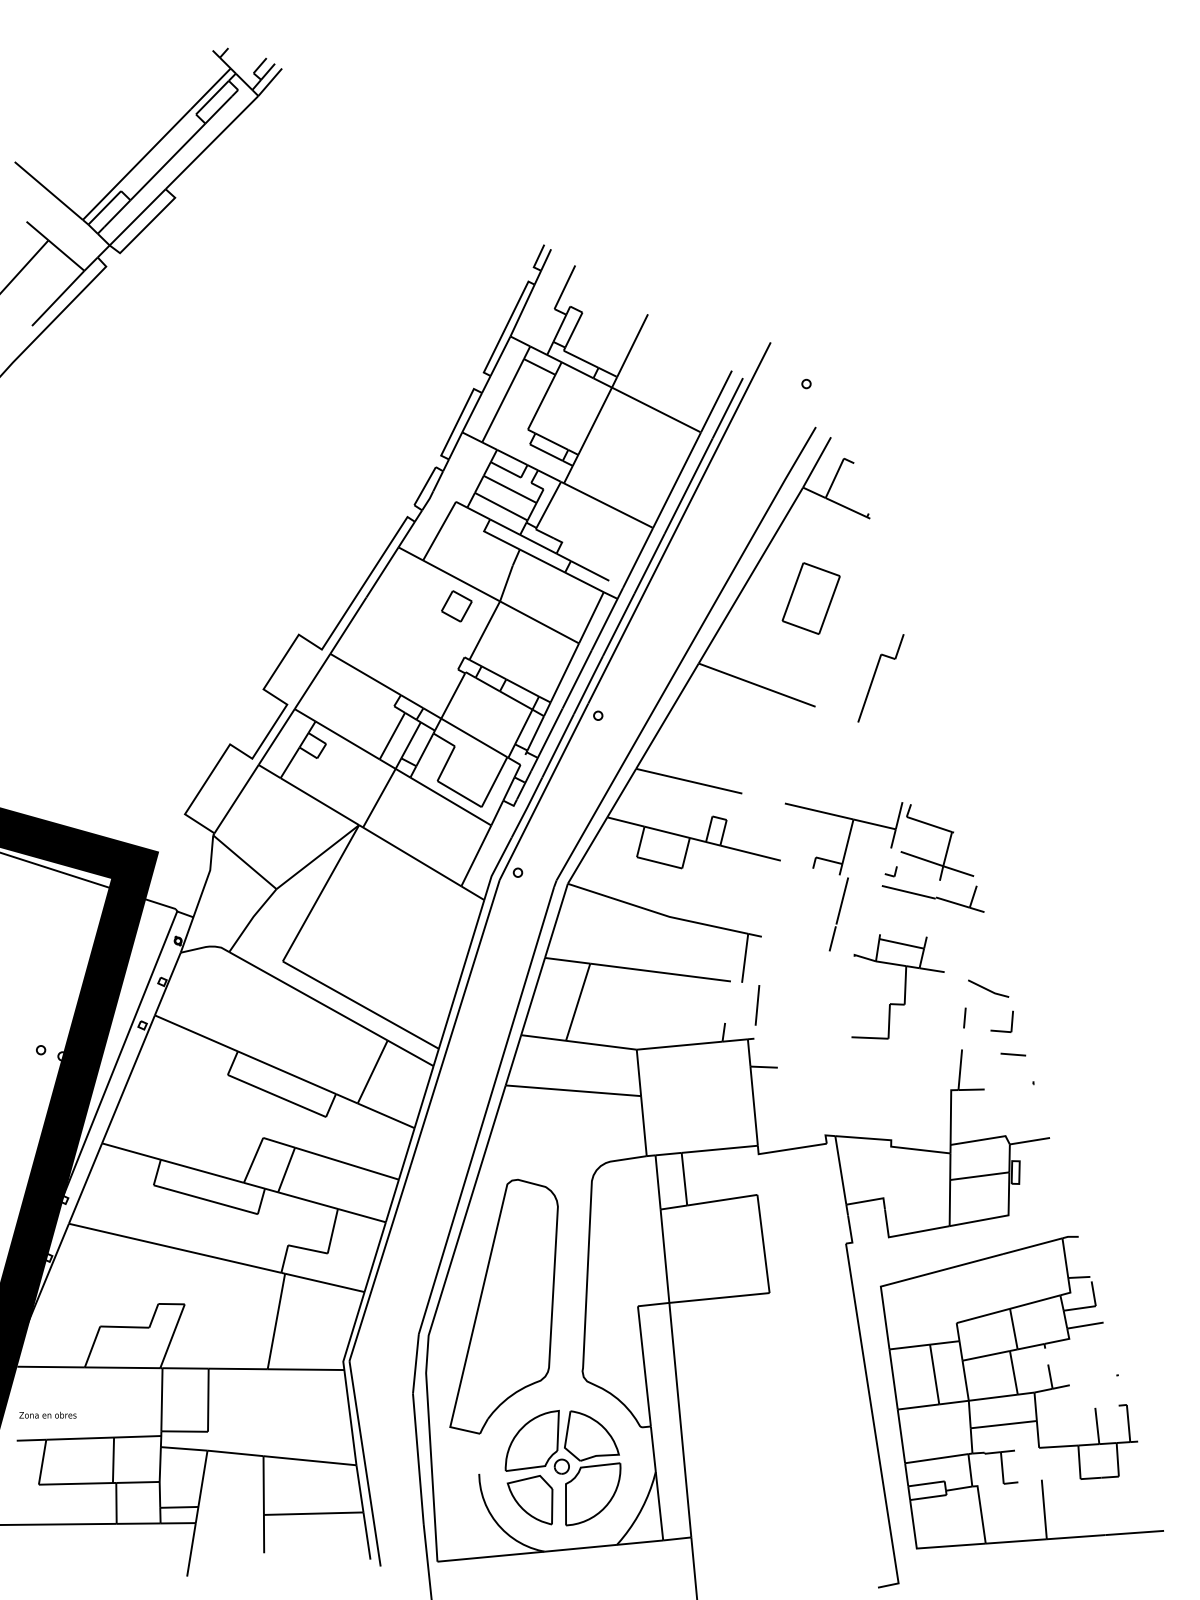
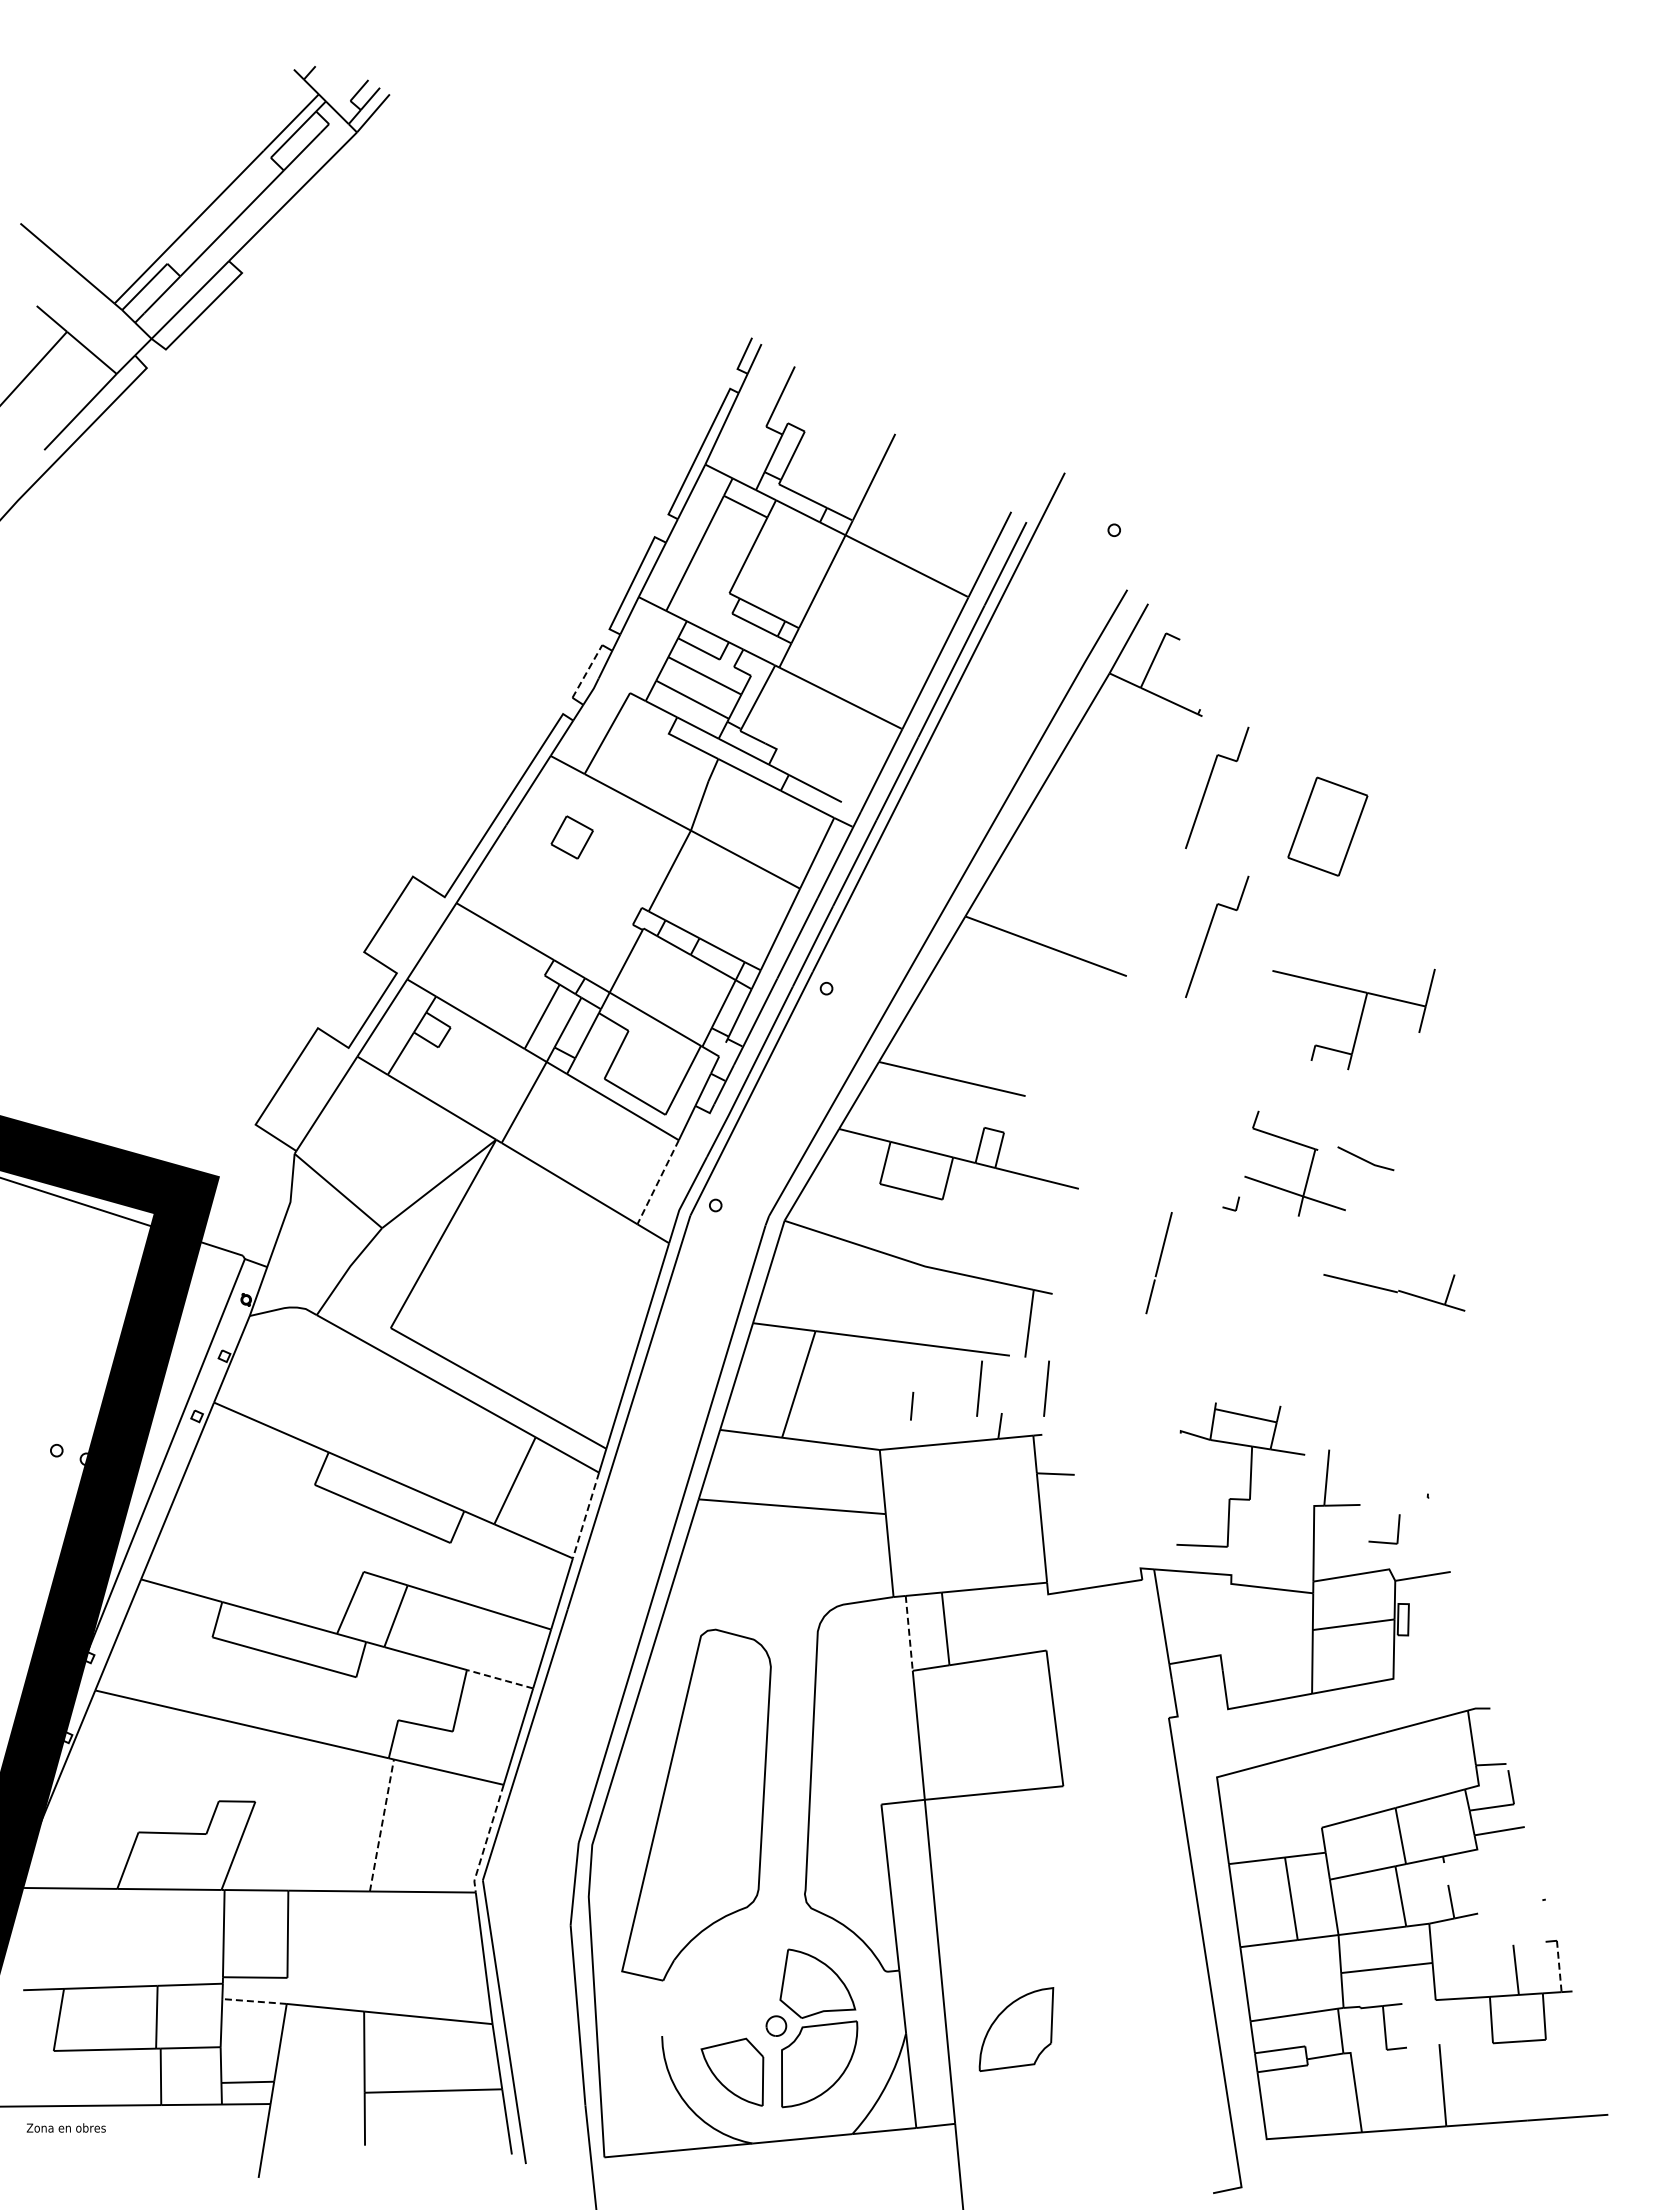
line: (425, 486) -> (587, 671), solid -> dashed
part: (874, 568) -> (1208, 785), added
part: (810, 598) -> (1327, 826), moved
part: (456, 606) -> (571, 837), moved
part: (843, 838) -> (1353, 1019), moved
line: (476, 856) -> (658, 1182), solid -> dashed
part: (933, 898) -> (1394, 1292), moved
part: (905, 986) -> (1250, 1474), moved
line: (988, 989) -> (1365, 1159), moved
line: (708, 1005) -> (979, 1388), added
line: (965, 1018) -> (912, 1406), moved
part: (1002, 1030) -> (1384, 1541), moved
line: (1012, 1054) -> (1399, 1456), removed
line: (423, 1097) -> (585, 1515), solid -> dashed
line: (658, 1182) -> (909, 1633), solid -> dashed
line: (362, 1215) -> (500, 1679), solid -> dashed
line: (276, 1321) -> (382, 1825), solid -> dashed
line: (352, 1331) -> (487, 1839), solid -> dashed
text: (47, 1414) -> (65, 2127), moved
line: (1128, 1423) -> (1559, 1966), solid -> dashed
part: (532, 1440) -> (1016, 2029), moved
line: (184, 1448) -> (254, 2001), solid -> dashed

